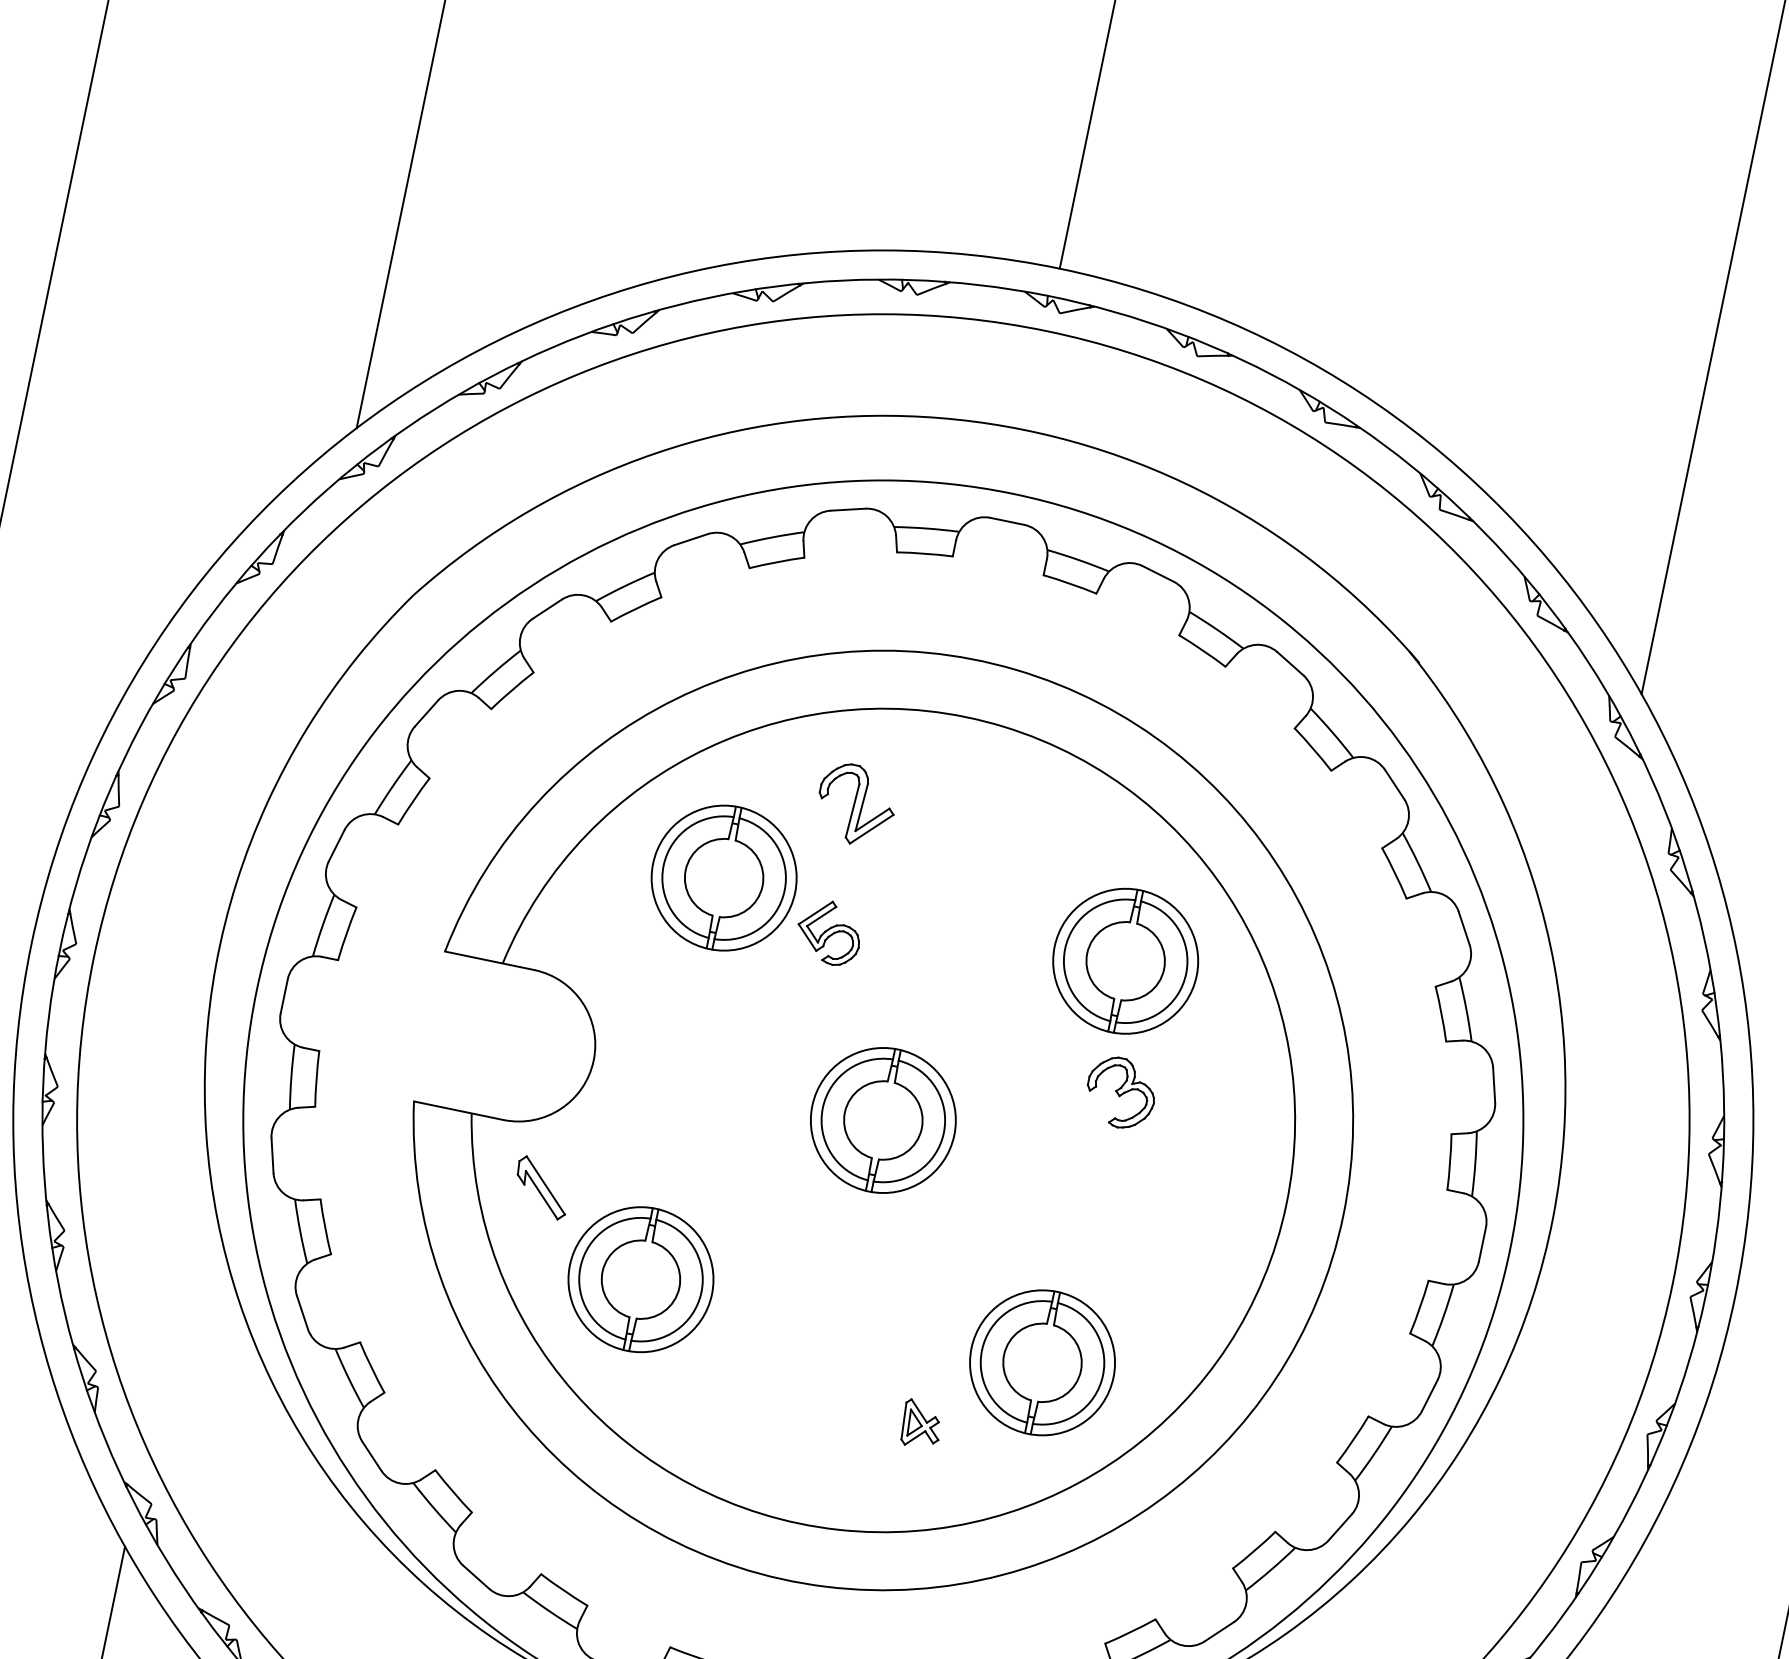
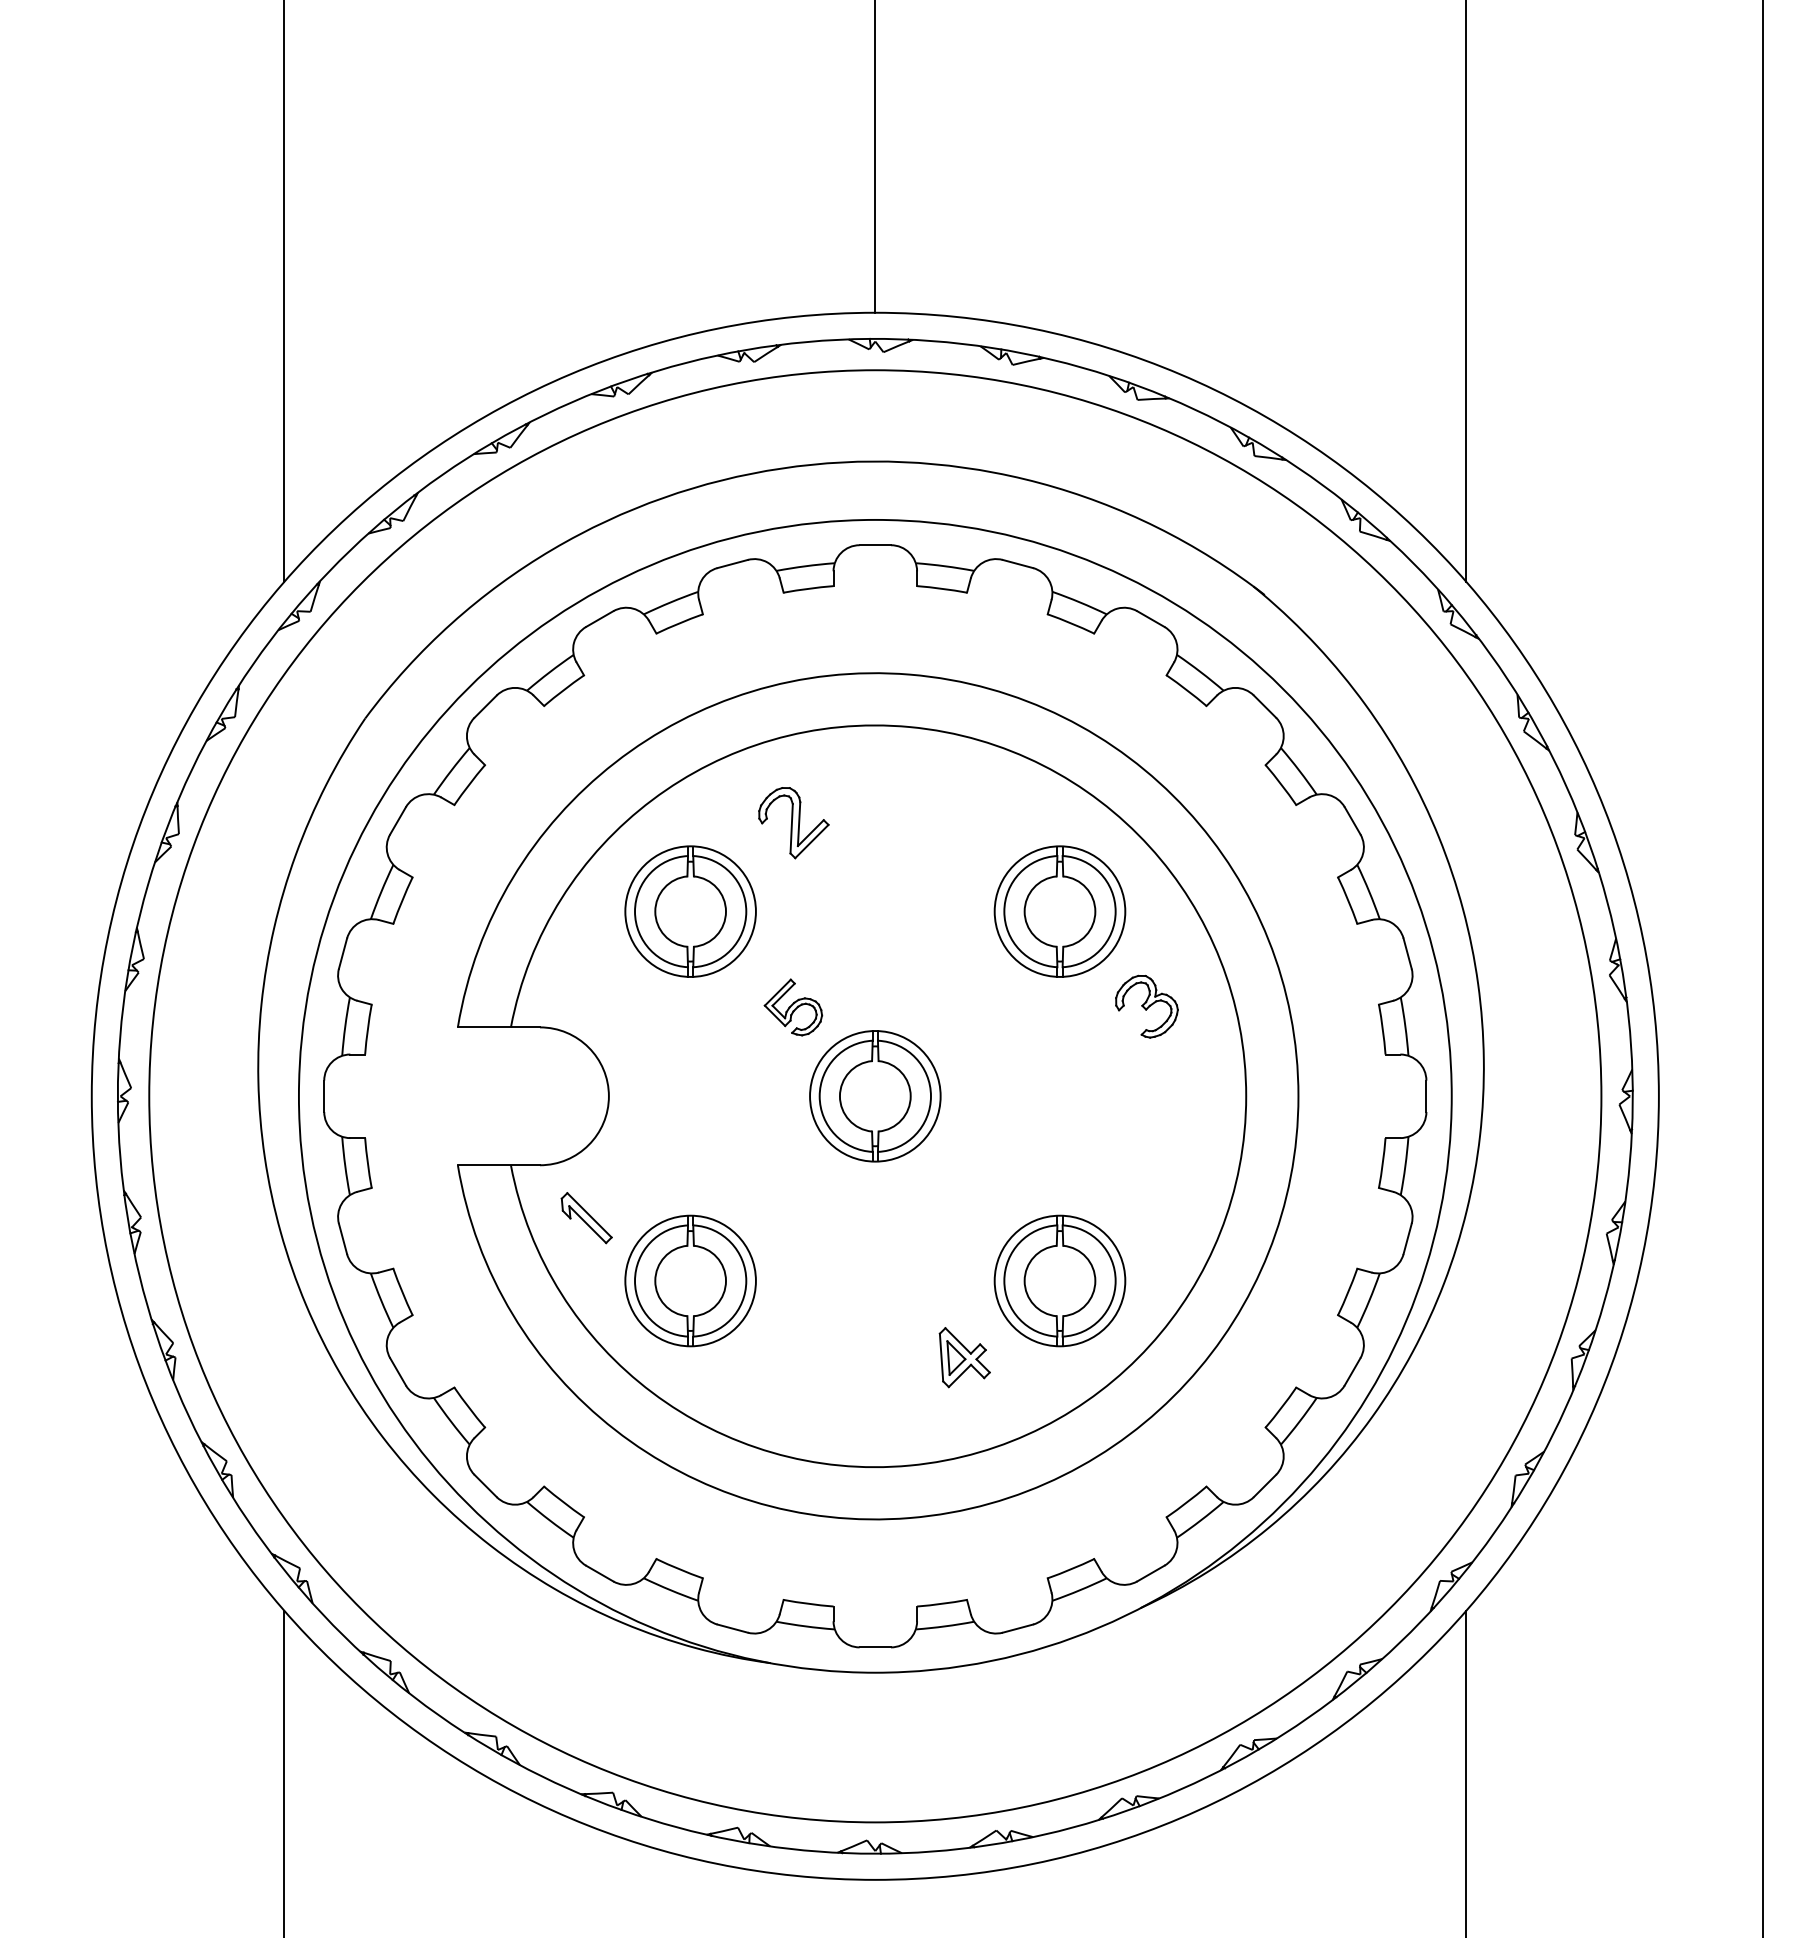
part: (829, 932) -> (793, 1007), moved
part: (1120, 1092) -> (1146, 1006), moved
part: (921, 1424) -> (964, 1357), size x1.43

